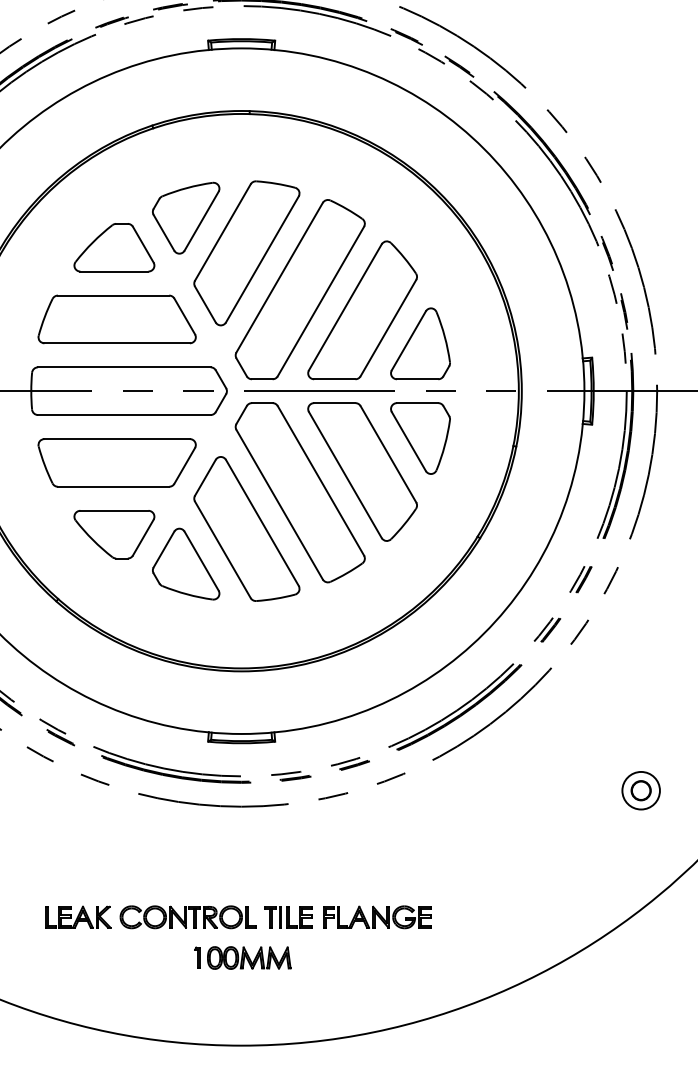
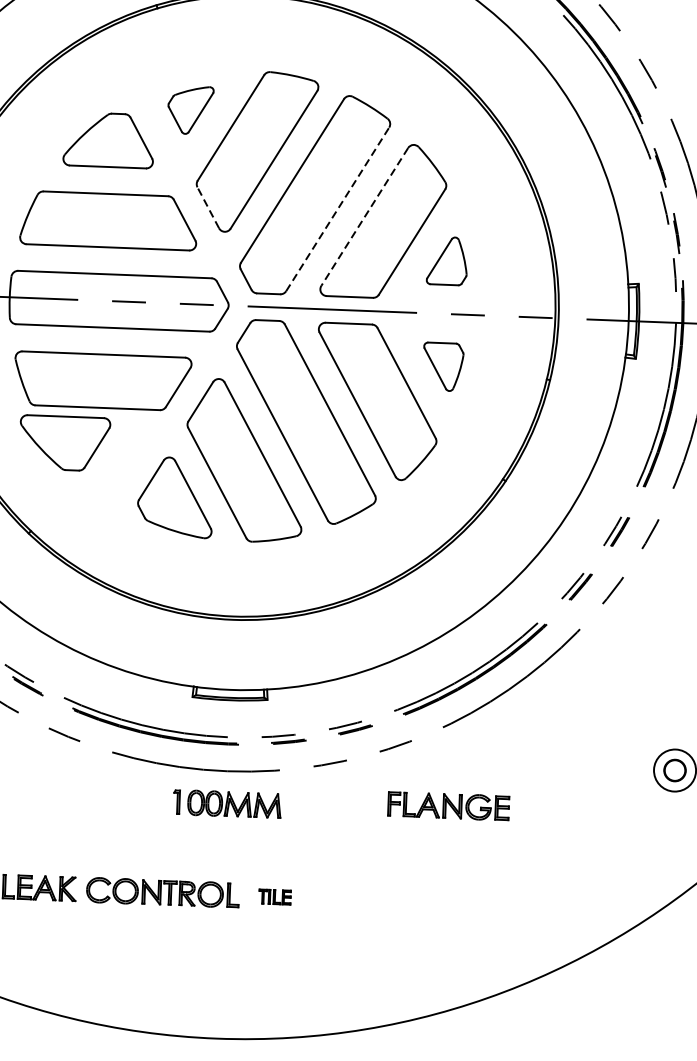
part: (186, 217) -> (190, 109), size x0.6
line: (321, 301) -> (338, 209), solid -> dashed
line: (205, 304) -> (208, 207), solid -> dashed
line: (345, 307) -> (364, 217), solid -> dashed
part: (420, 343) -> (447, 260), size x0.6
part: (420, 438) -> (443, 366), size x0.6
part: (114, 534) -> (64, 443), moved
part: (288, 917) -> (274, 897), size x0.6
part: (377, 917) -> (448, 806), moved
part: (242, 957) -> (226, 803), moved

